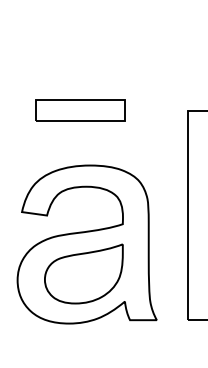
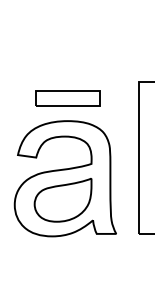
part: (80, 109) -> (67, 98), moved

